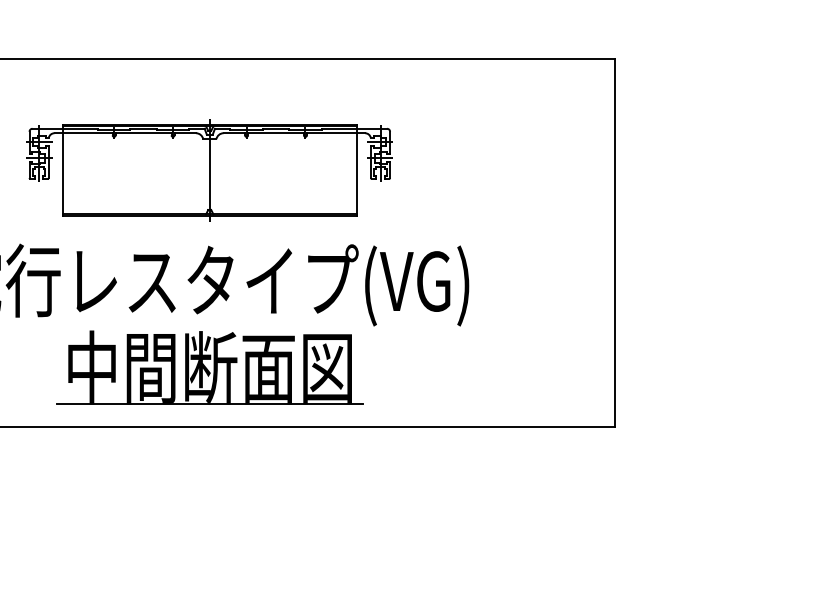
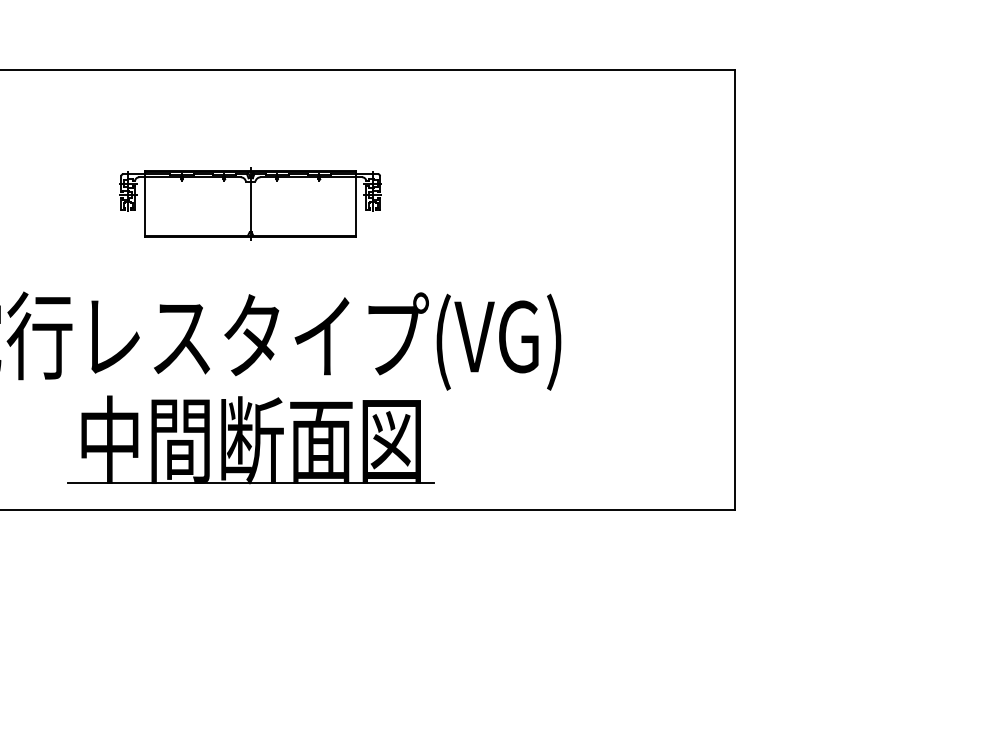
part: (209, 170) -> (250, 204), size x0.6

